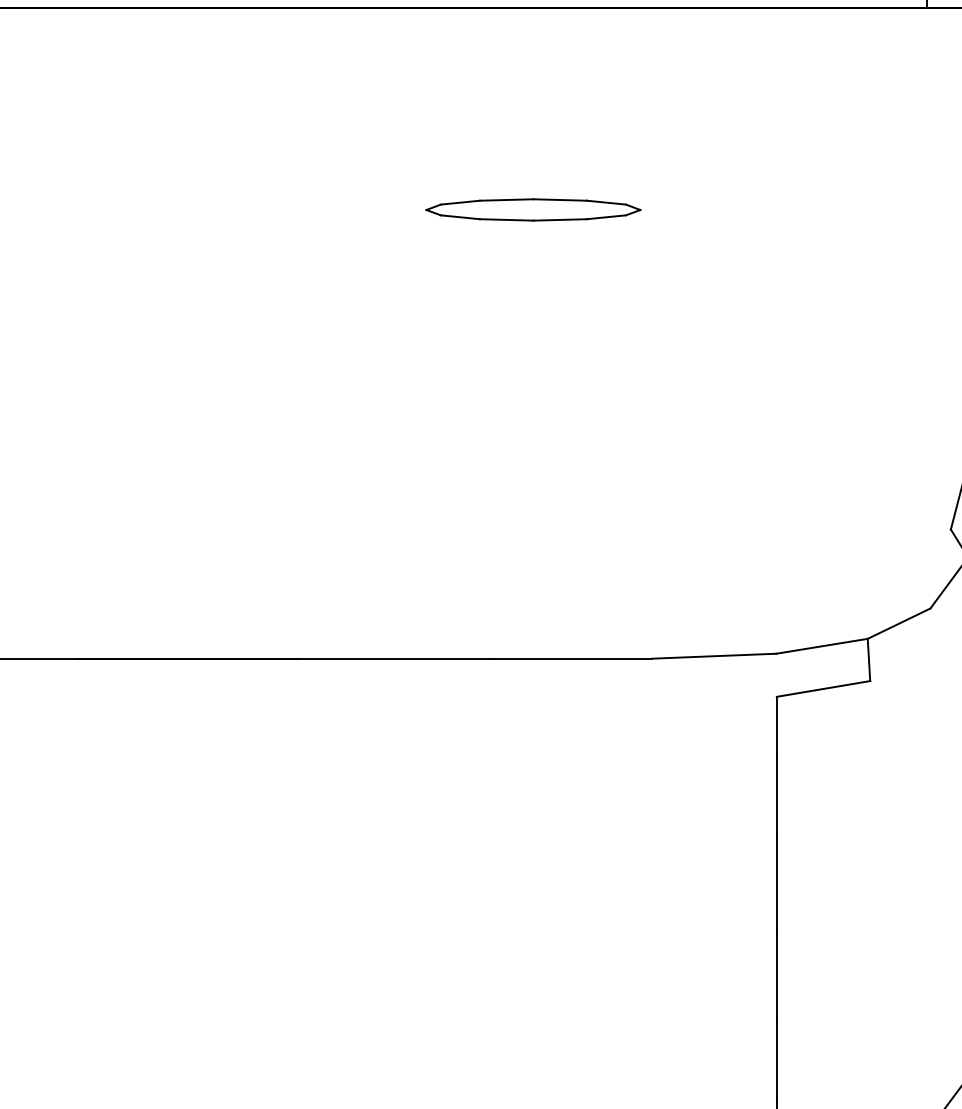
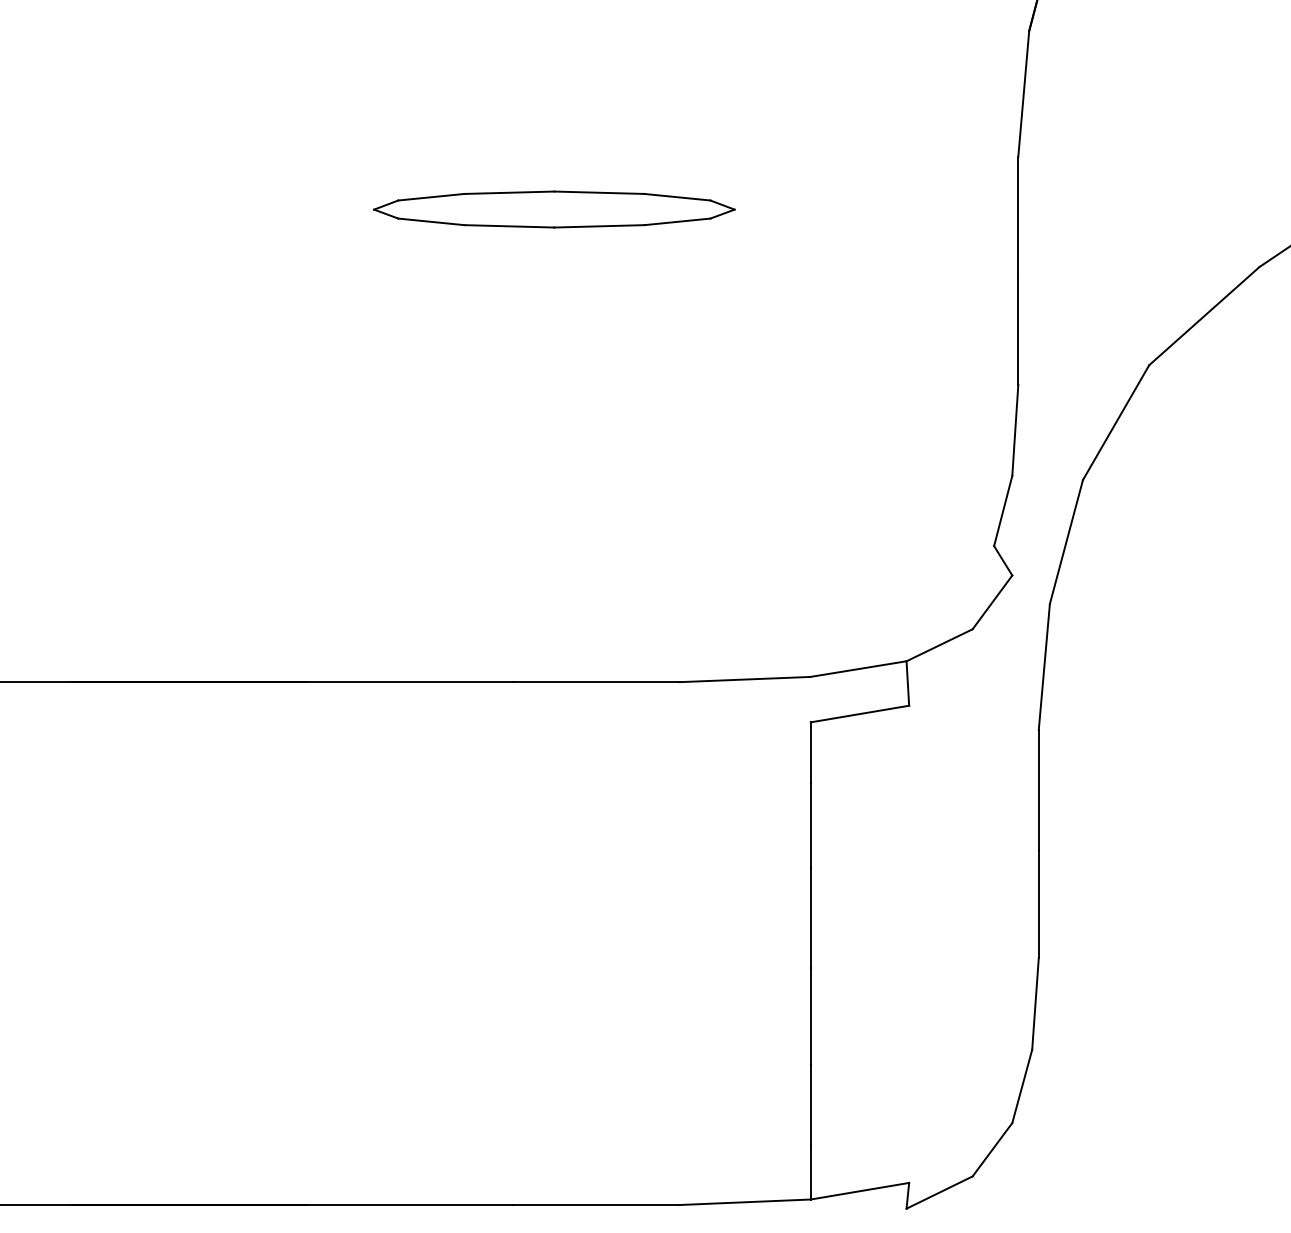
part: (533, 209) -> (554, 209), size x1.6

